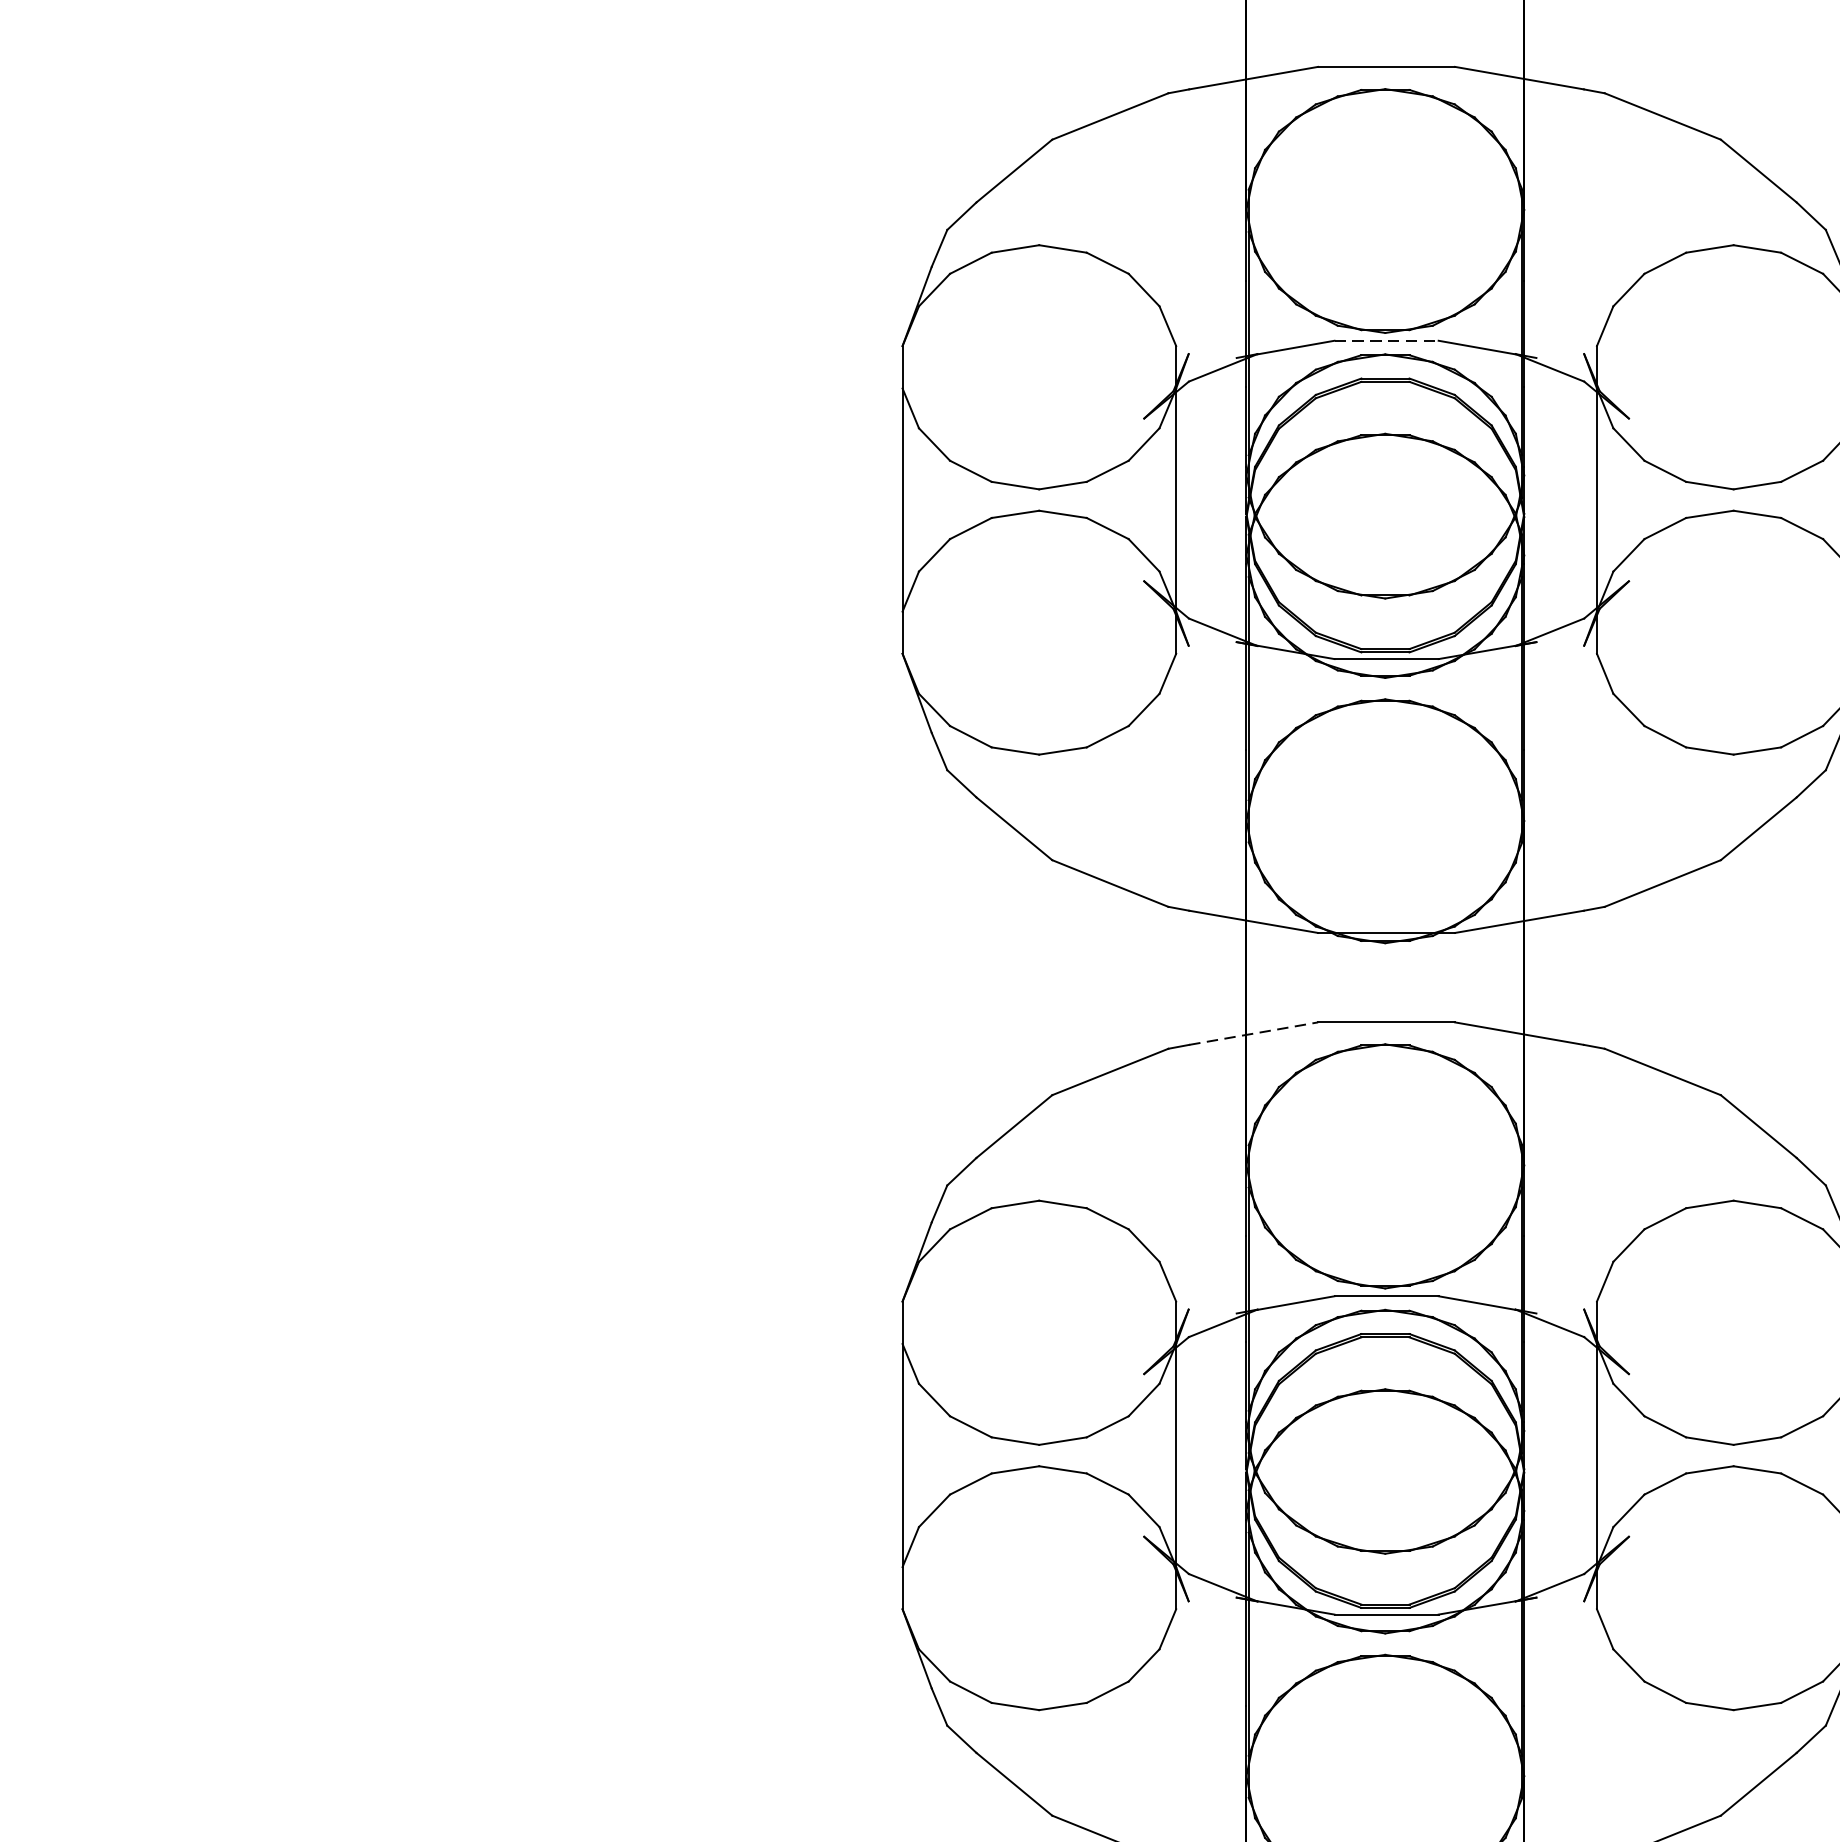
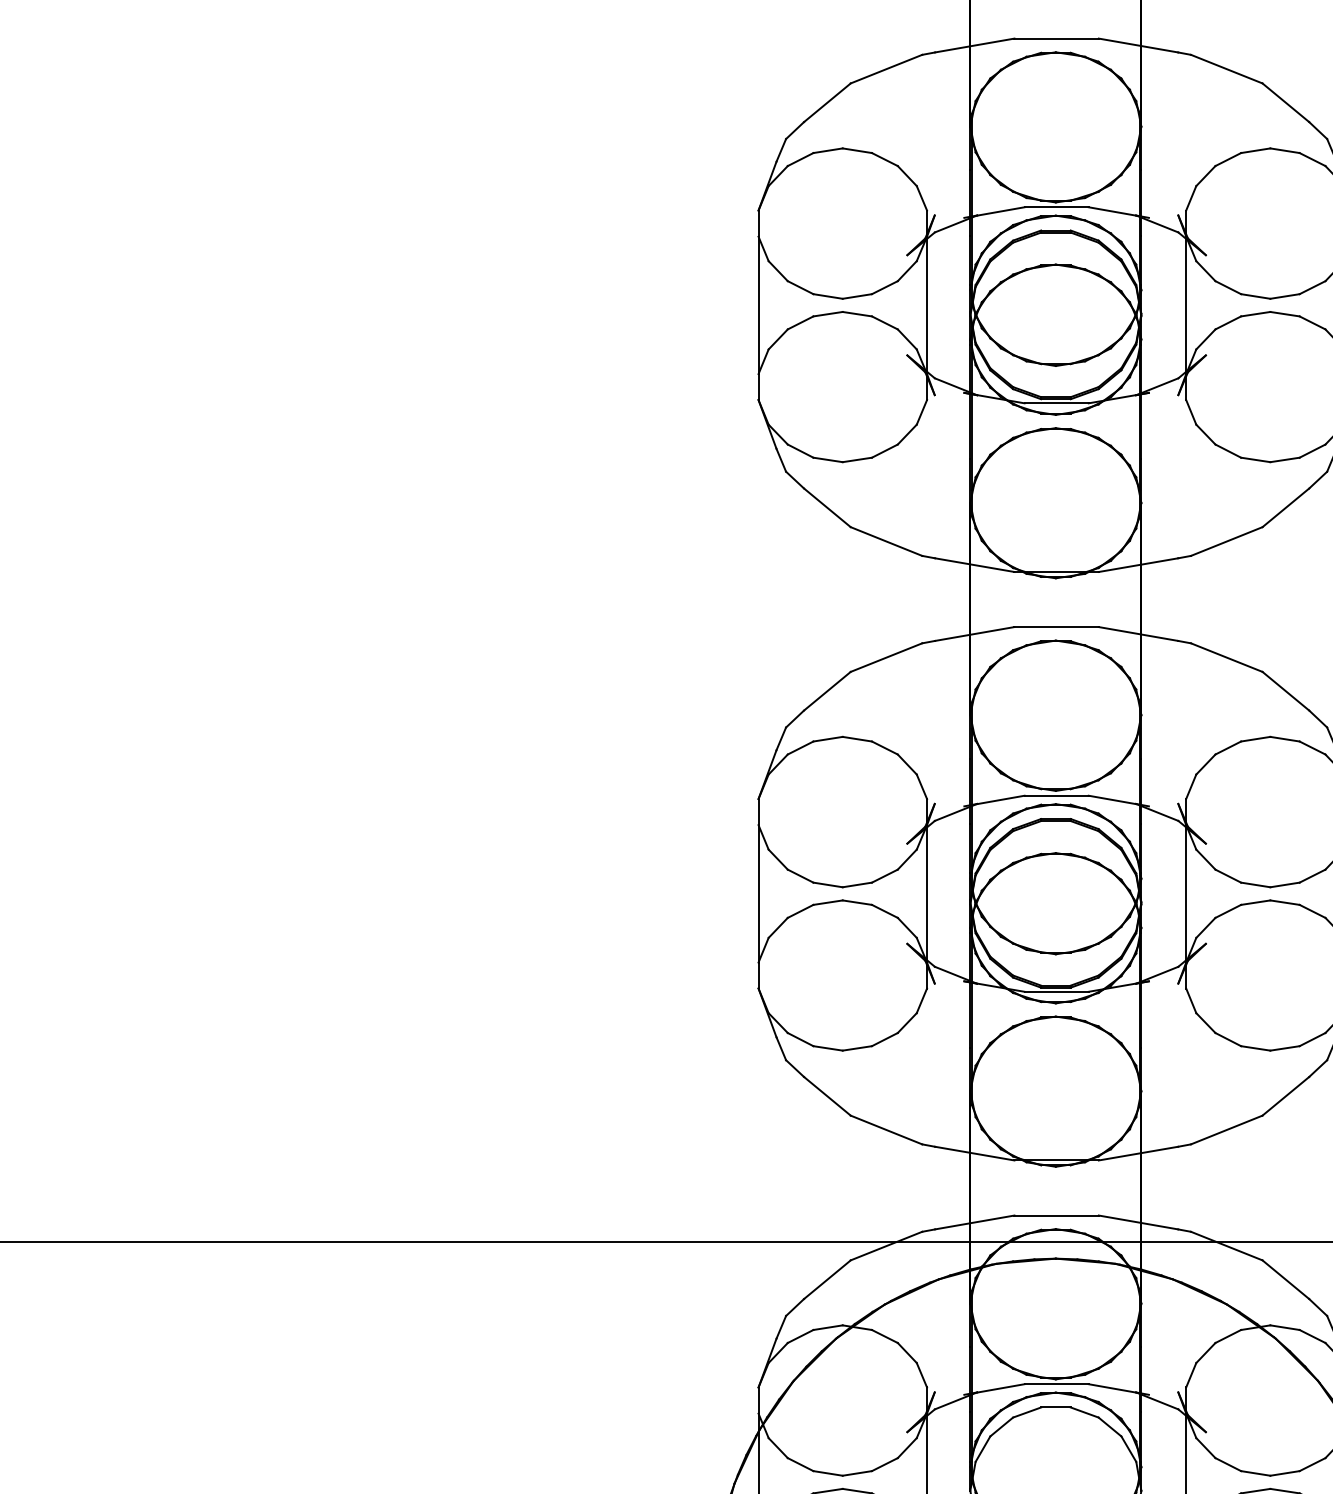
line: (1387, 341) -> (1057, 207), dashed -> solid
line: (1254, 1032) -> (975, 633), dashed -> solid

